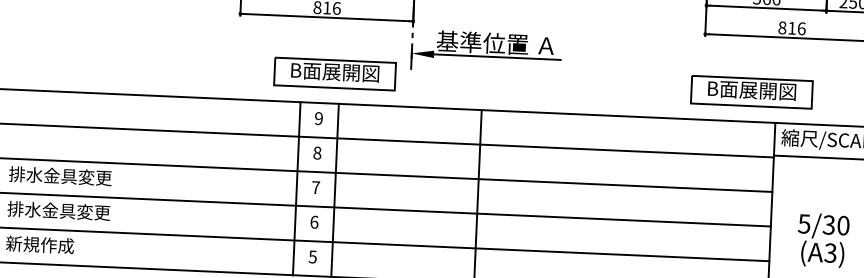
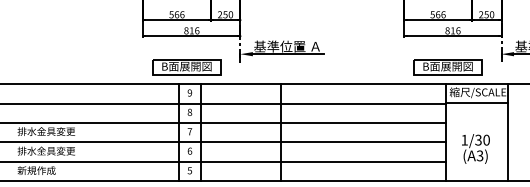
part: (334, 73) -> (186, 67), moved
part: (750, 91) -> (447, 67), moved
text: (804, 222) -> (464, 139), 5/30 -> 1/30

